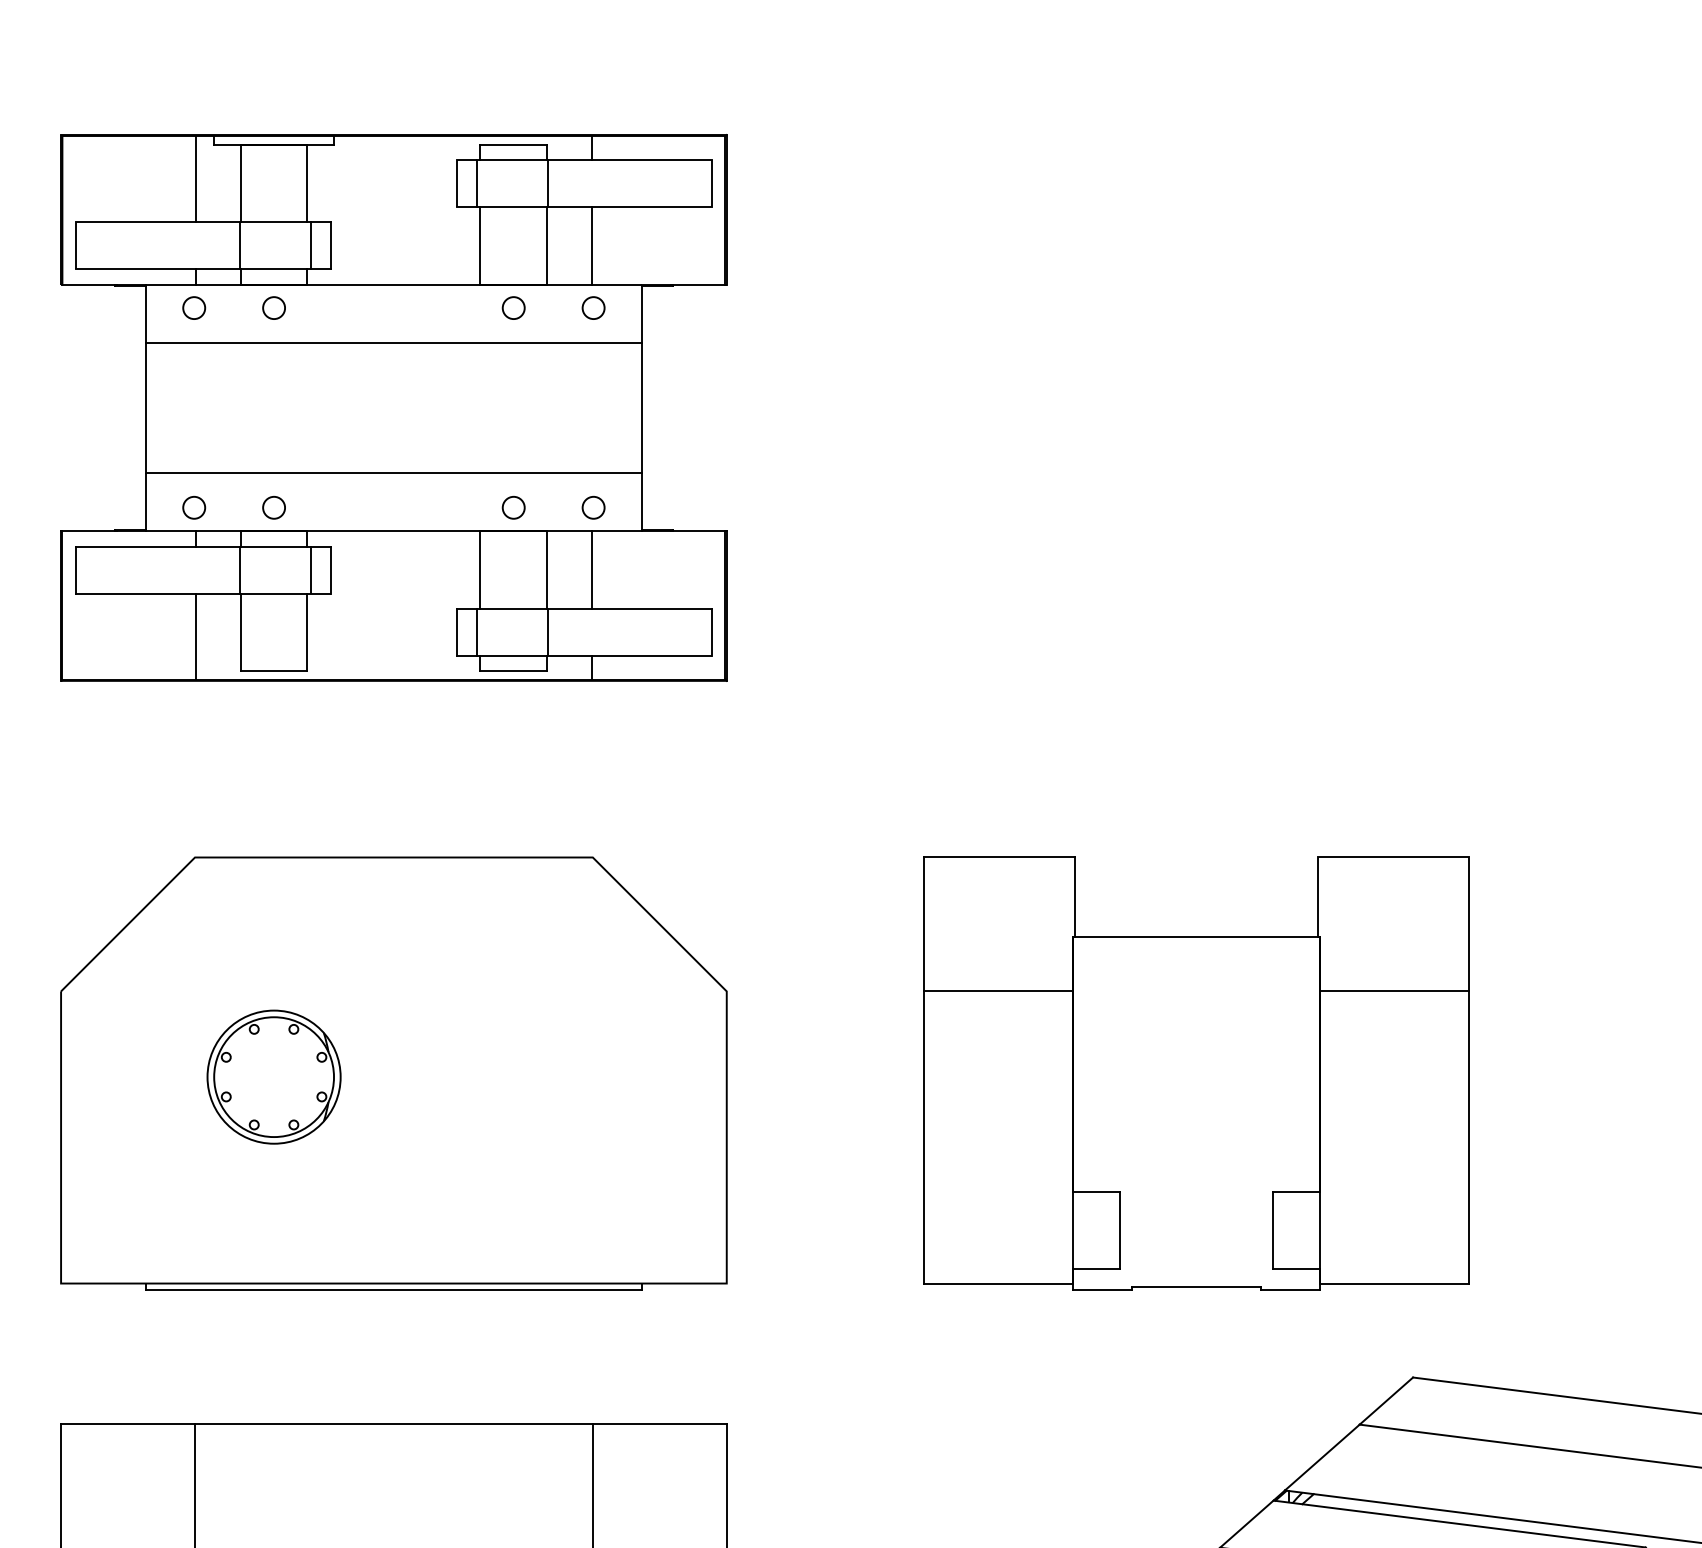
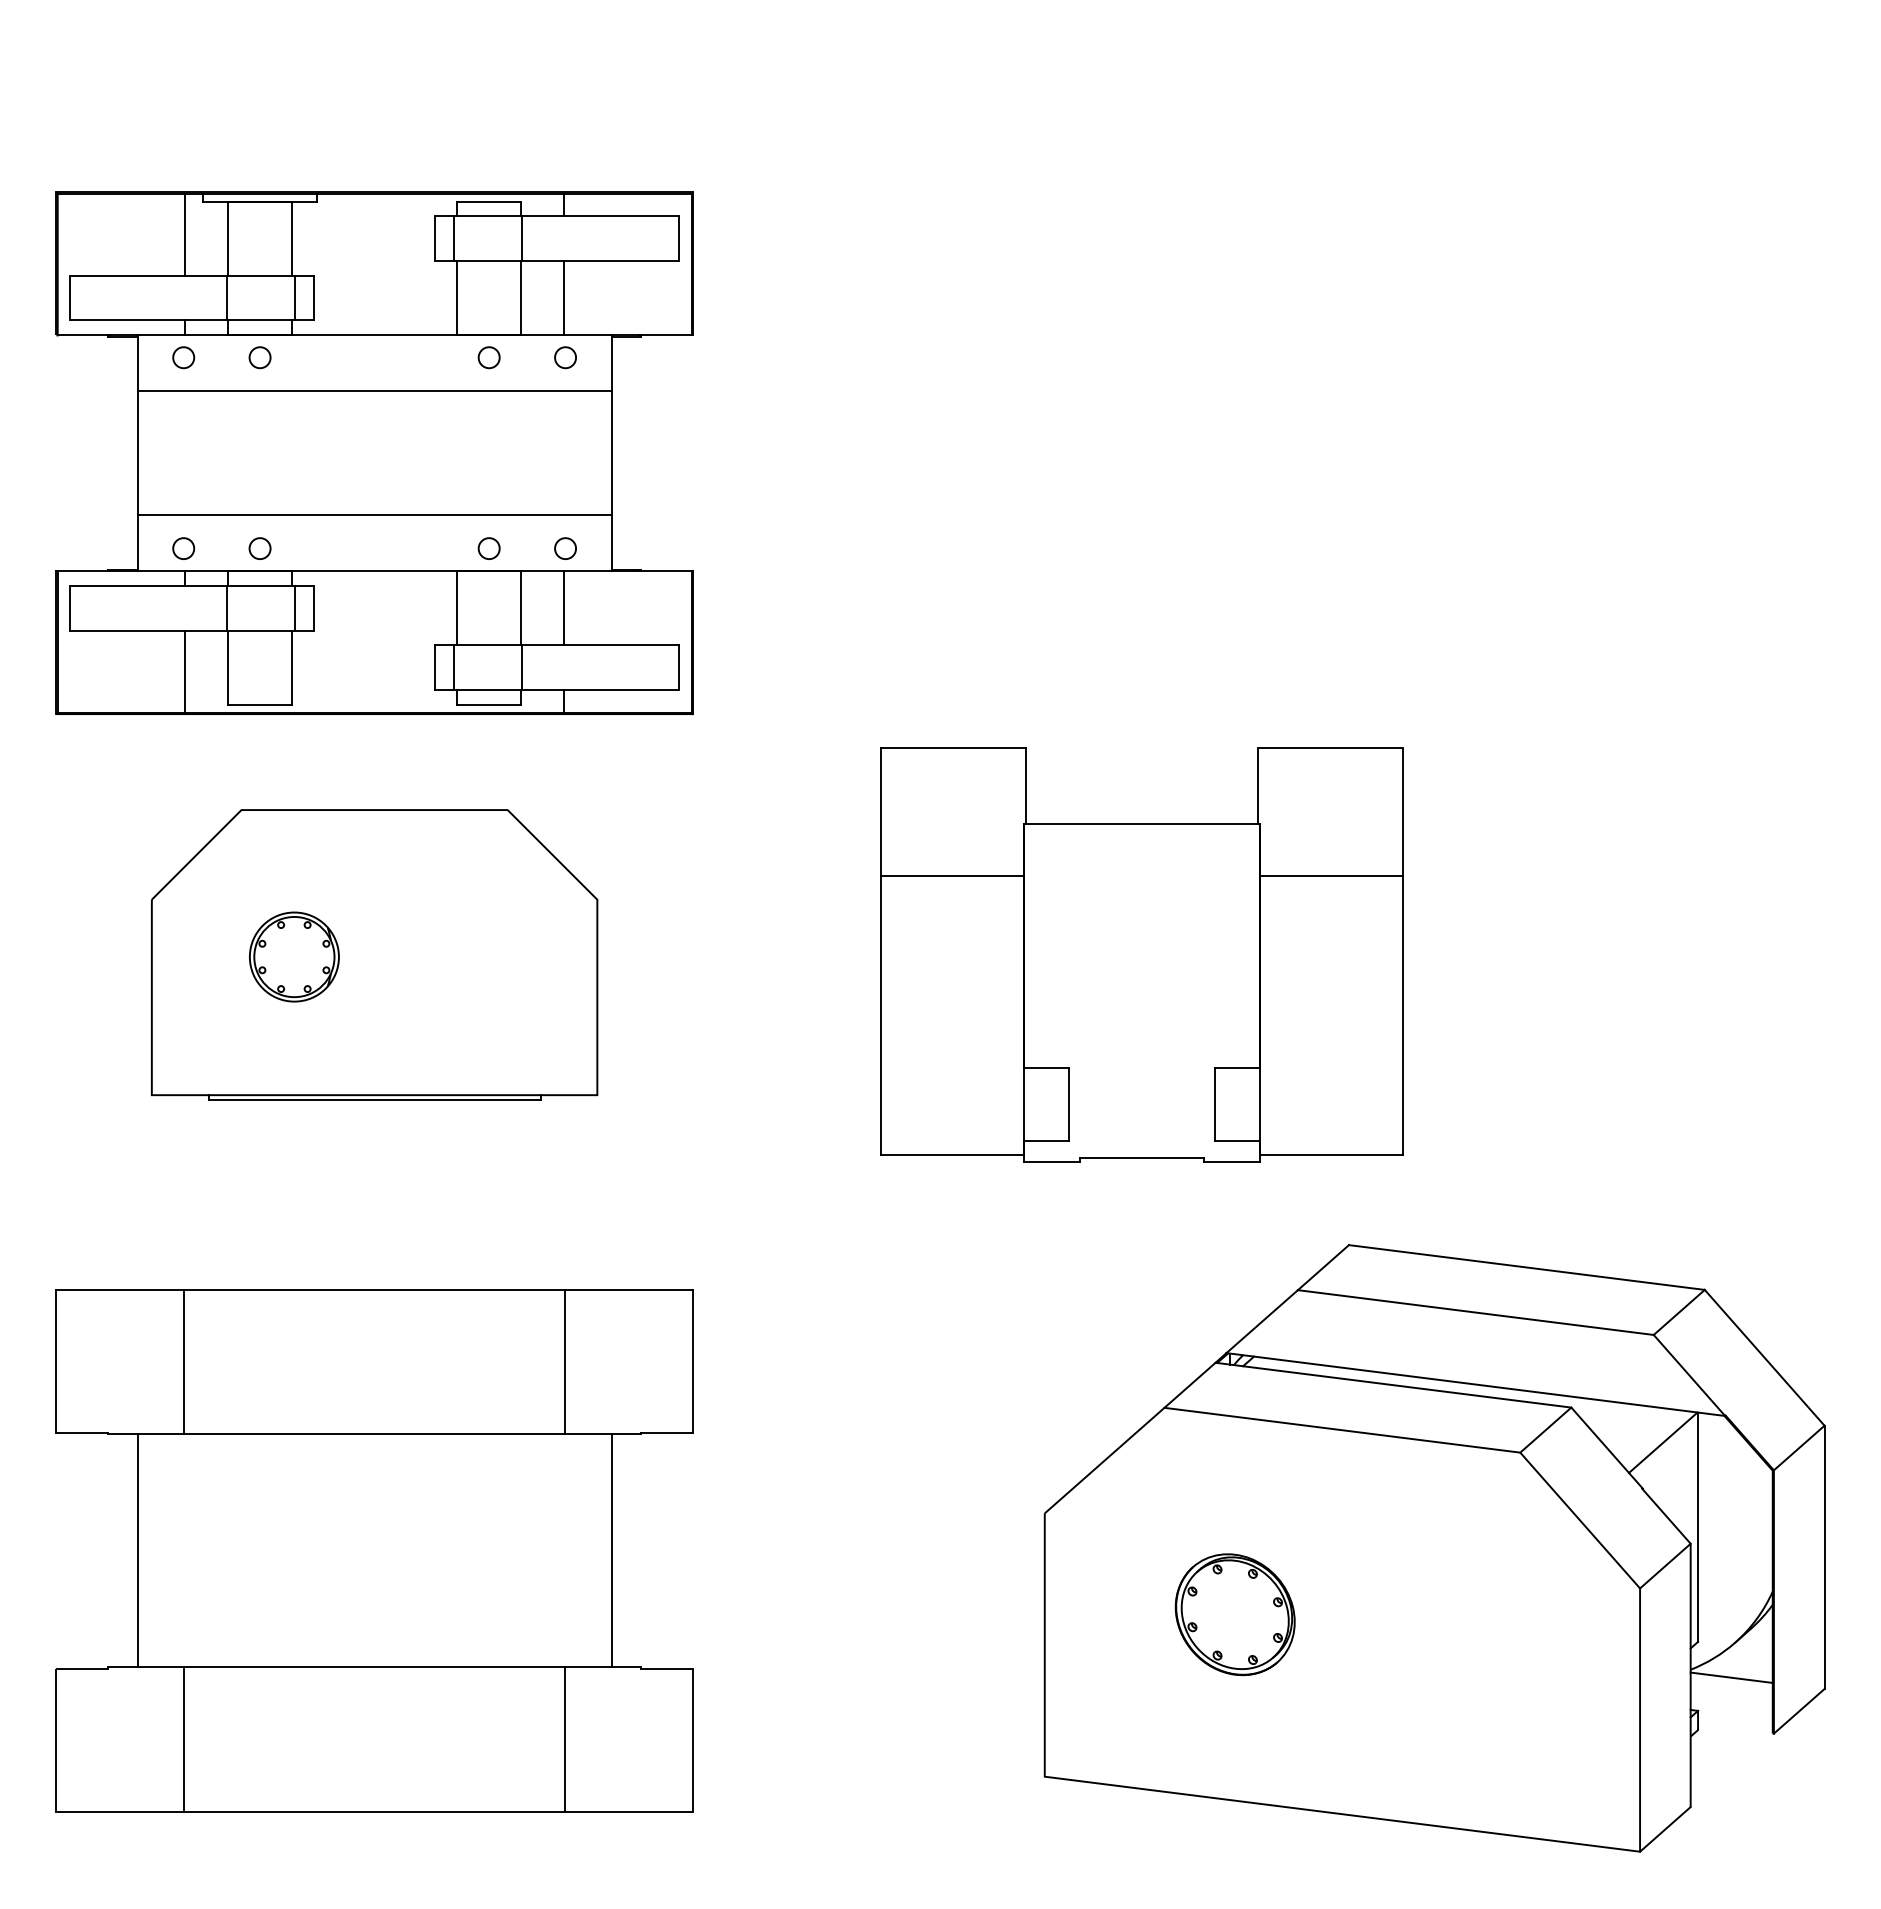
part: (393, 408) -> (374, 453), moved
part: (393, 1073) -> (374, 954), size x0.7

